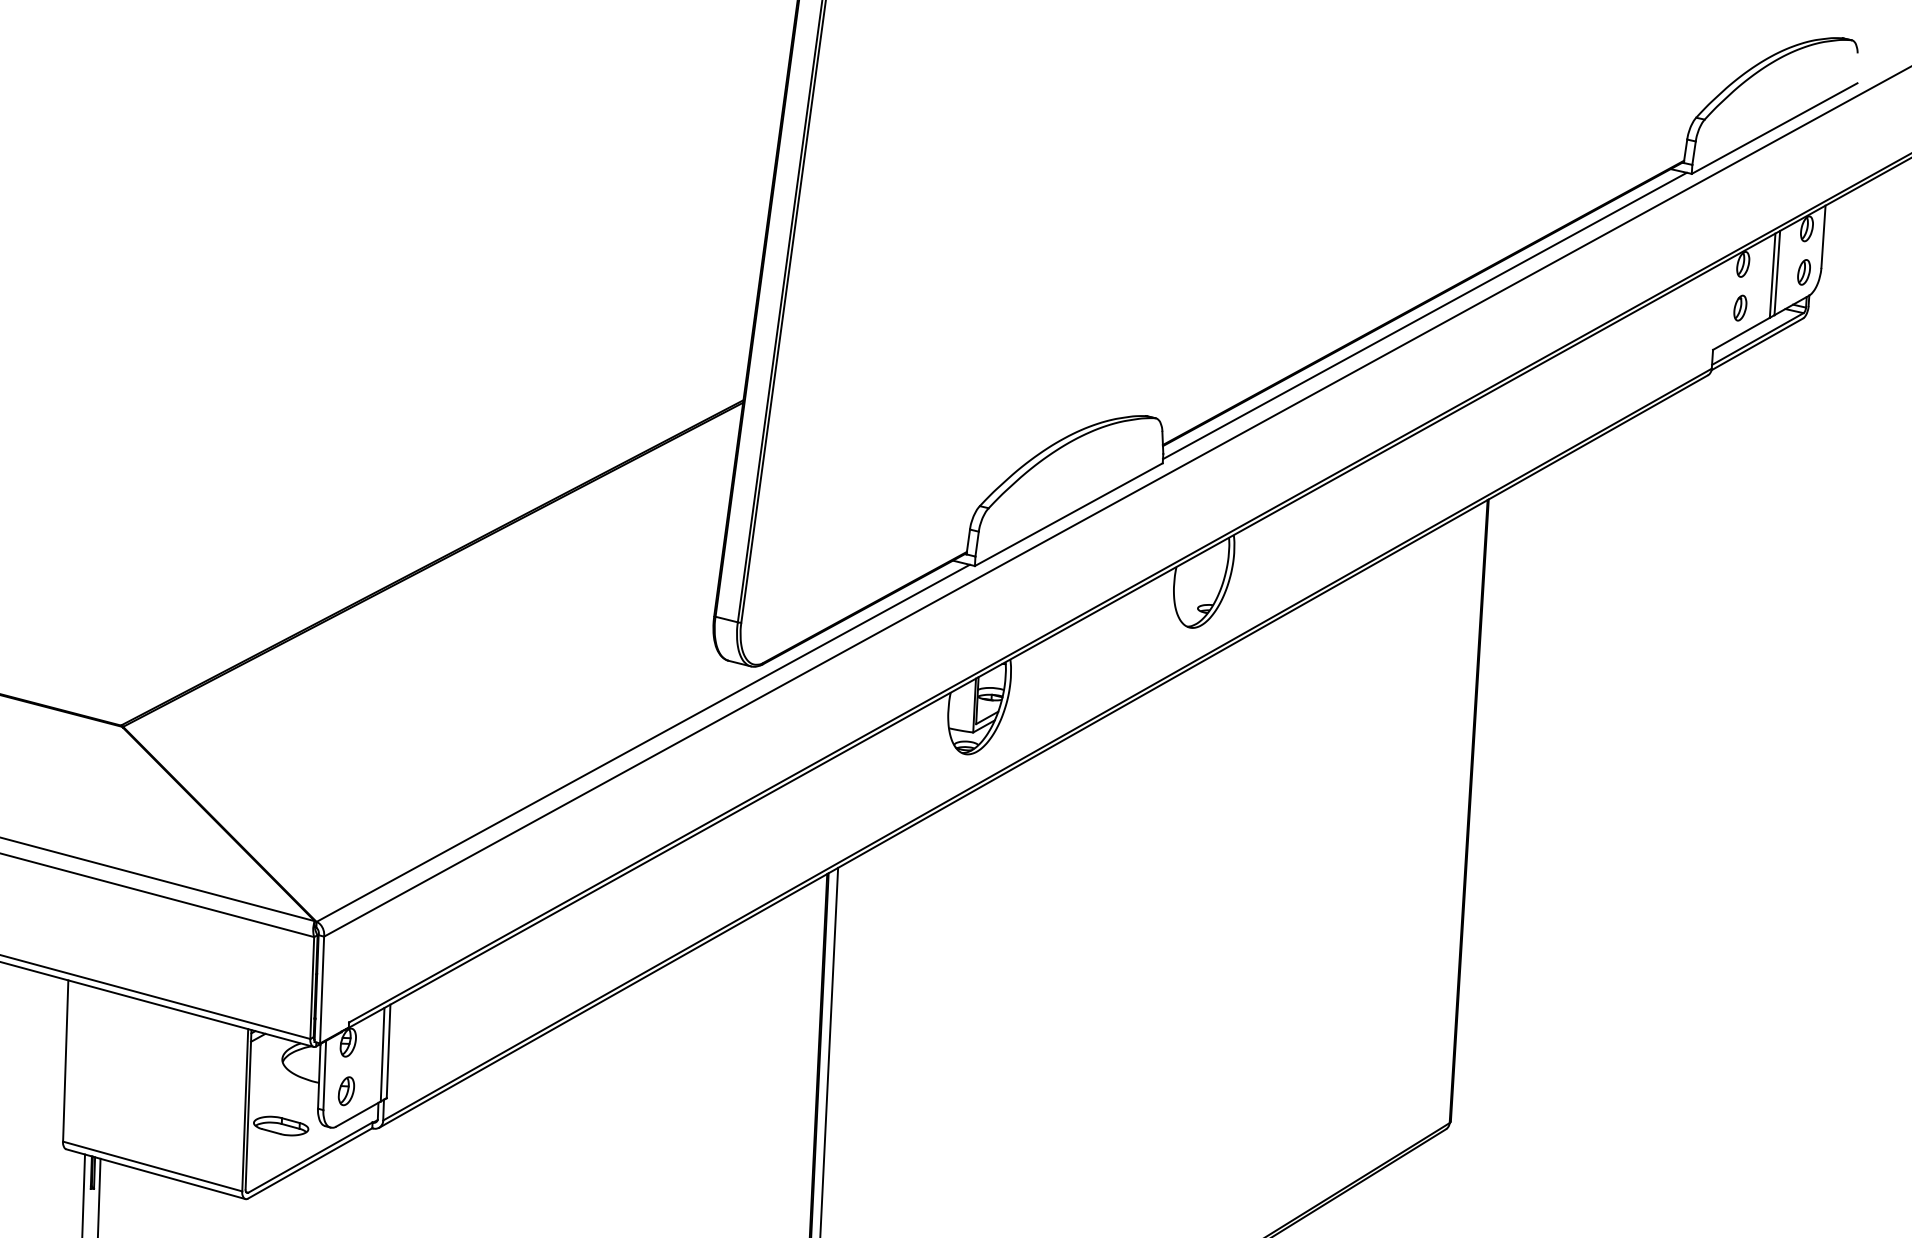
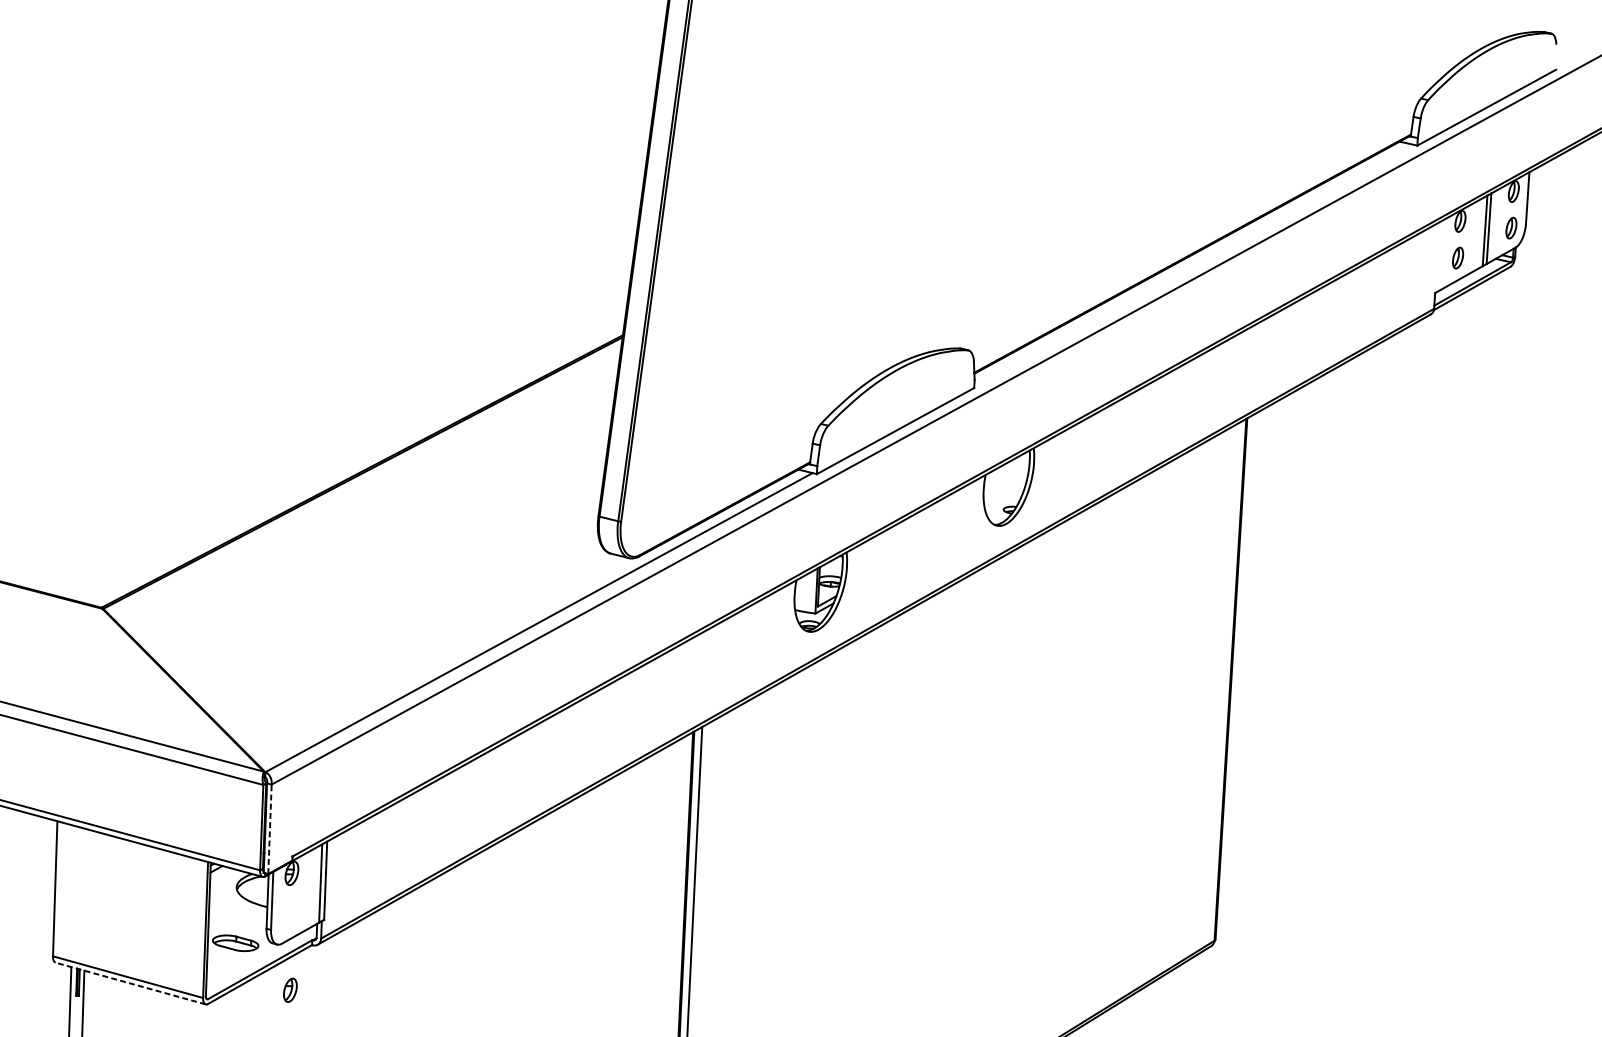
line: (1424, 315) -> (1193, 264), removed
line: (322, 989) -> (270, 828), solid -> dashed
part: (346, 1091) -> (290, 990), moved
line: (155, 1174) -> (130, 983), solid -> dashed

